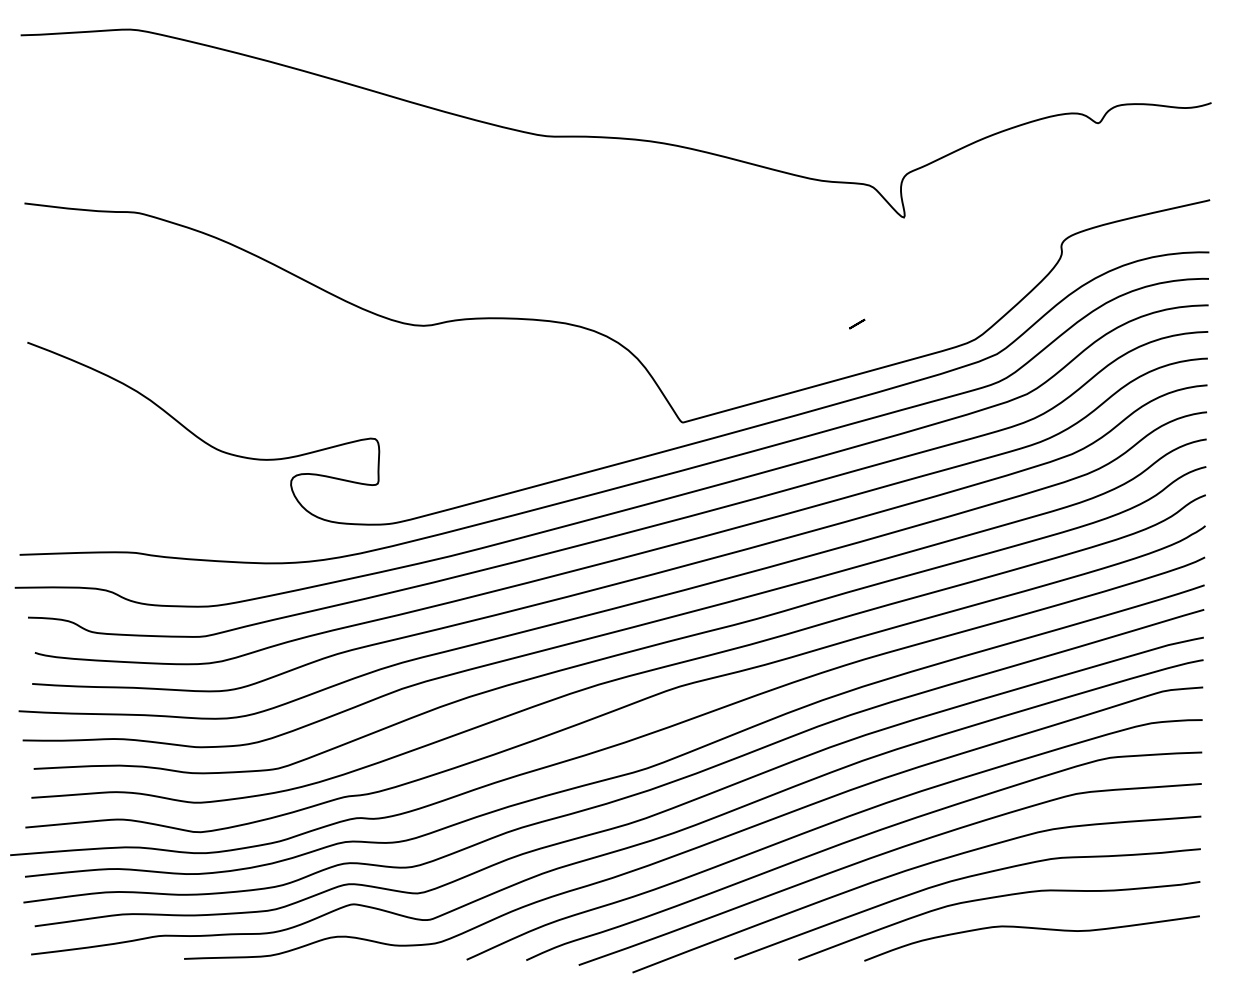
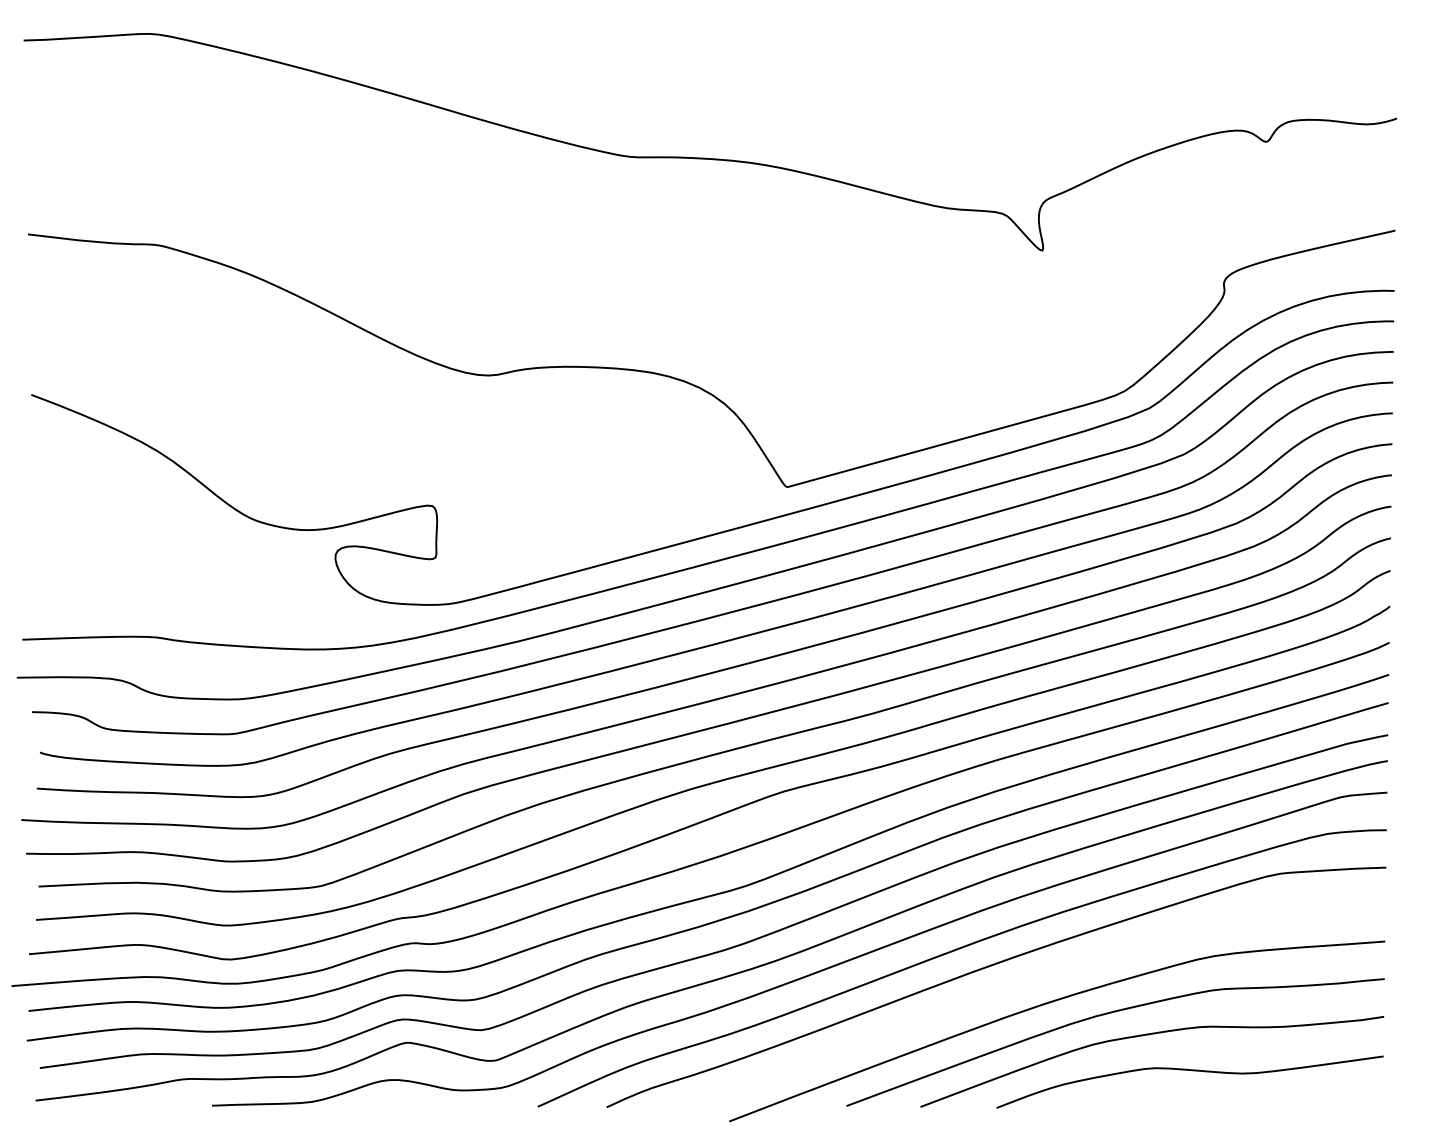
line: (857, 323) -> (988, 372), removed
curve: (879, 856) -> (1014, 987), removed

